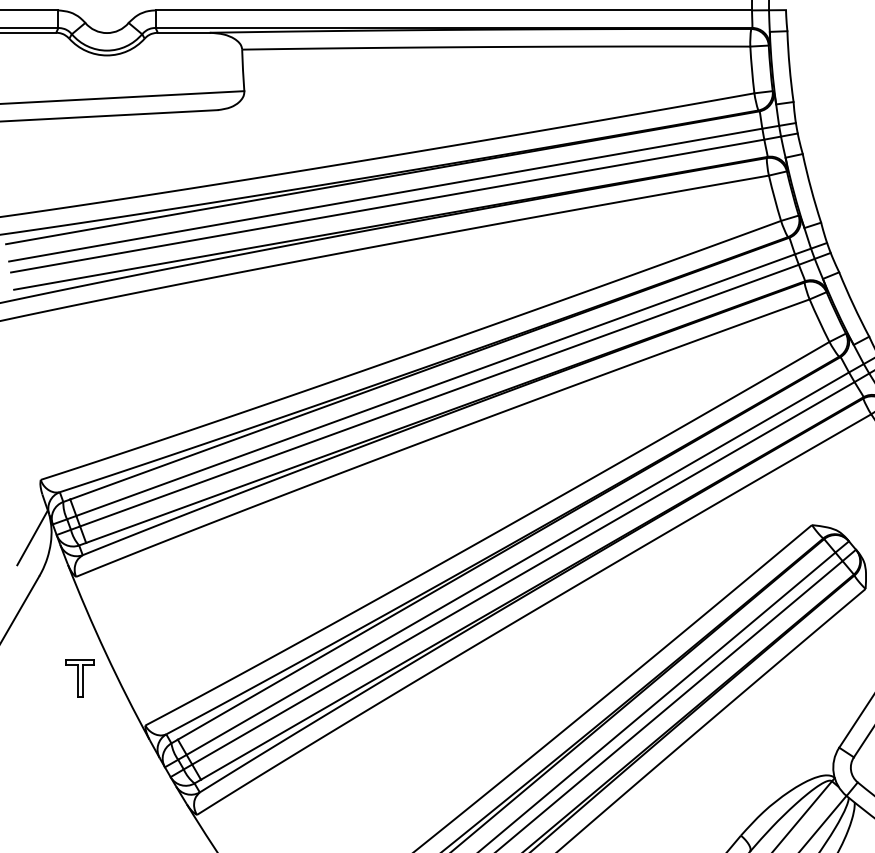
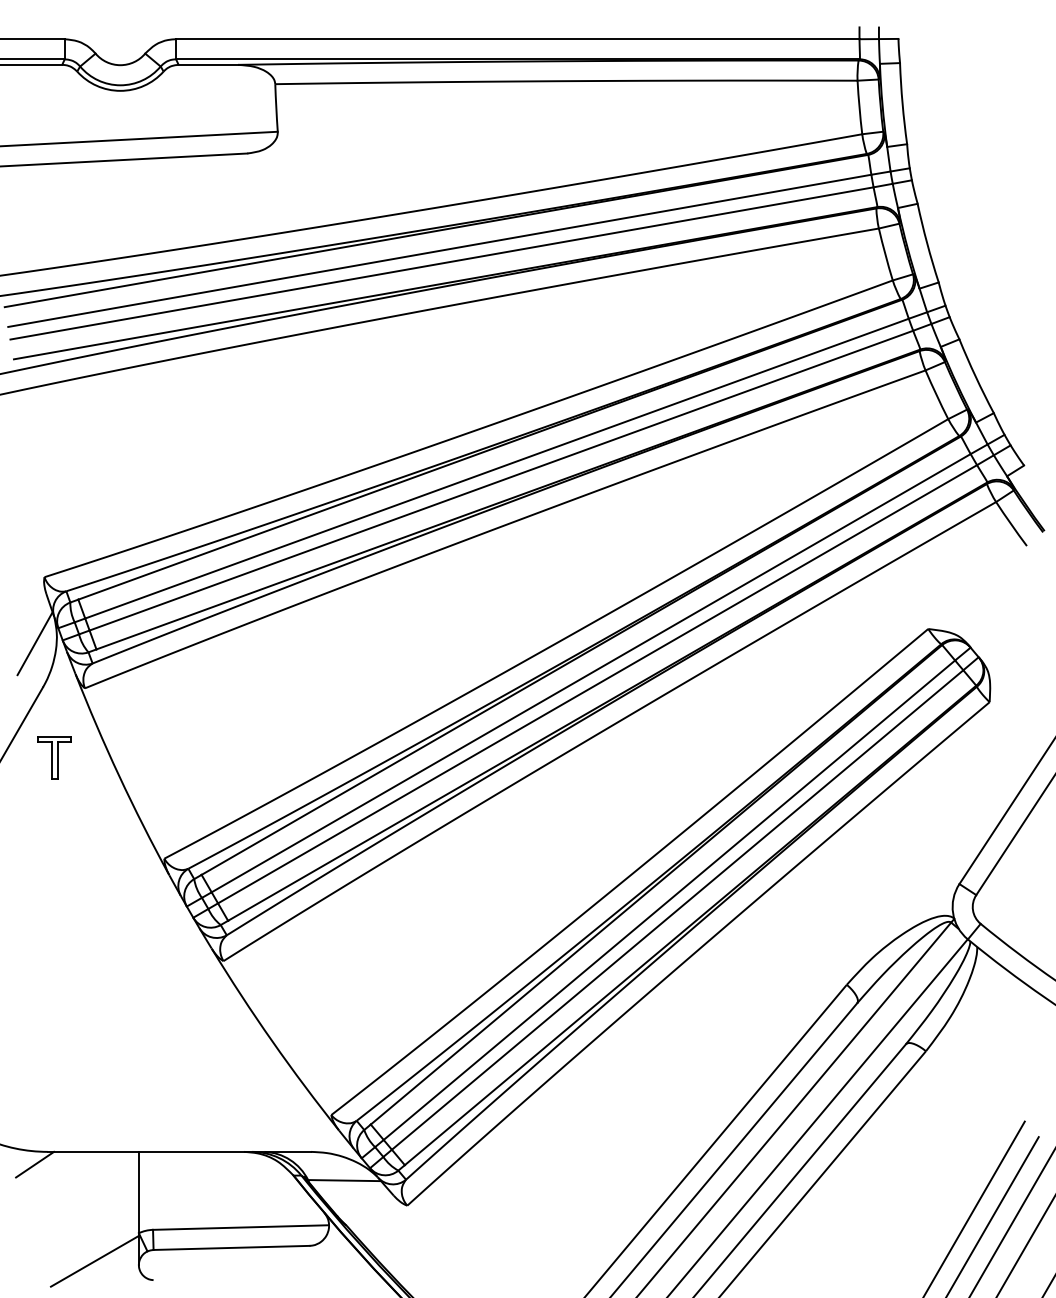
part: (80, 678) -> (54, 757), moved

